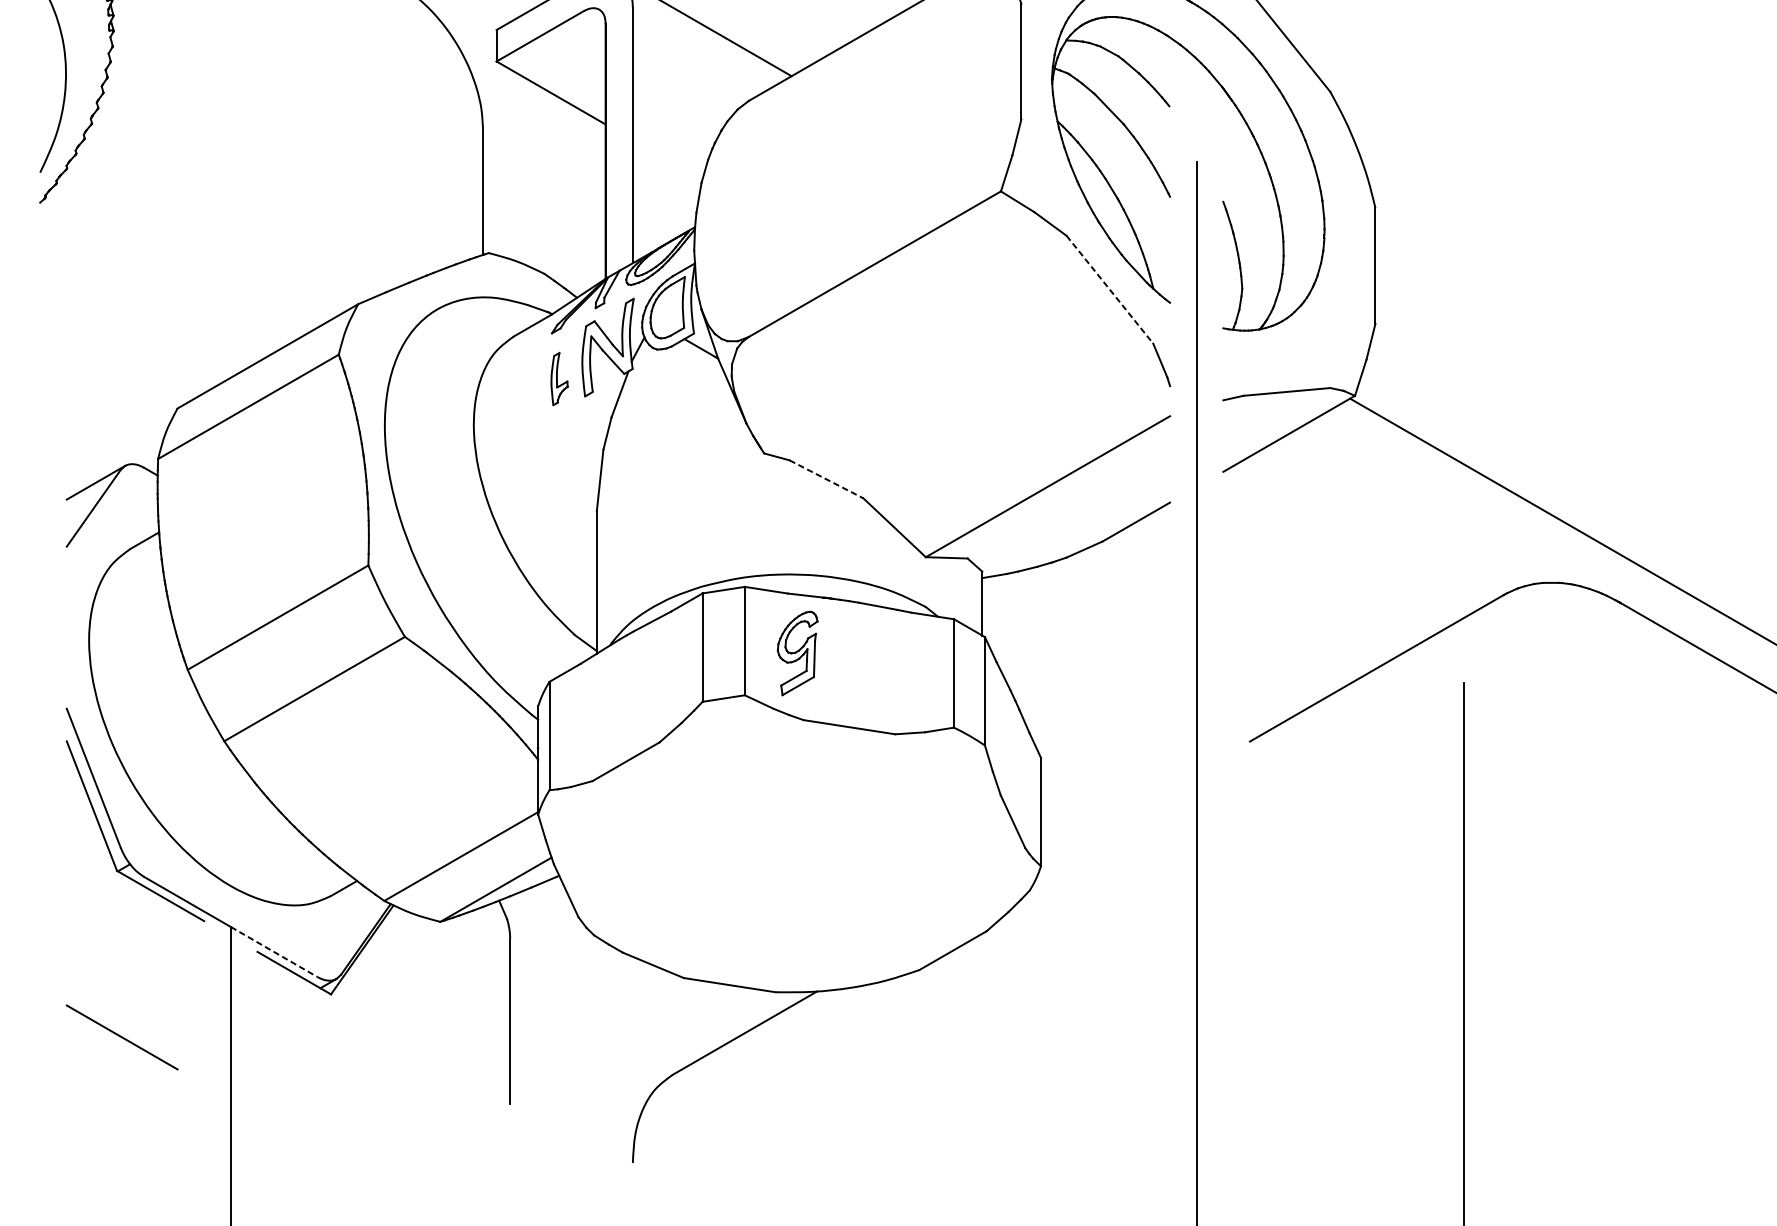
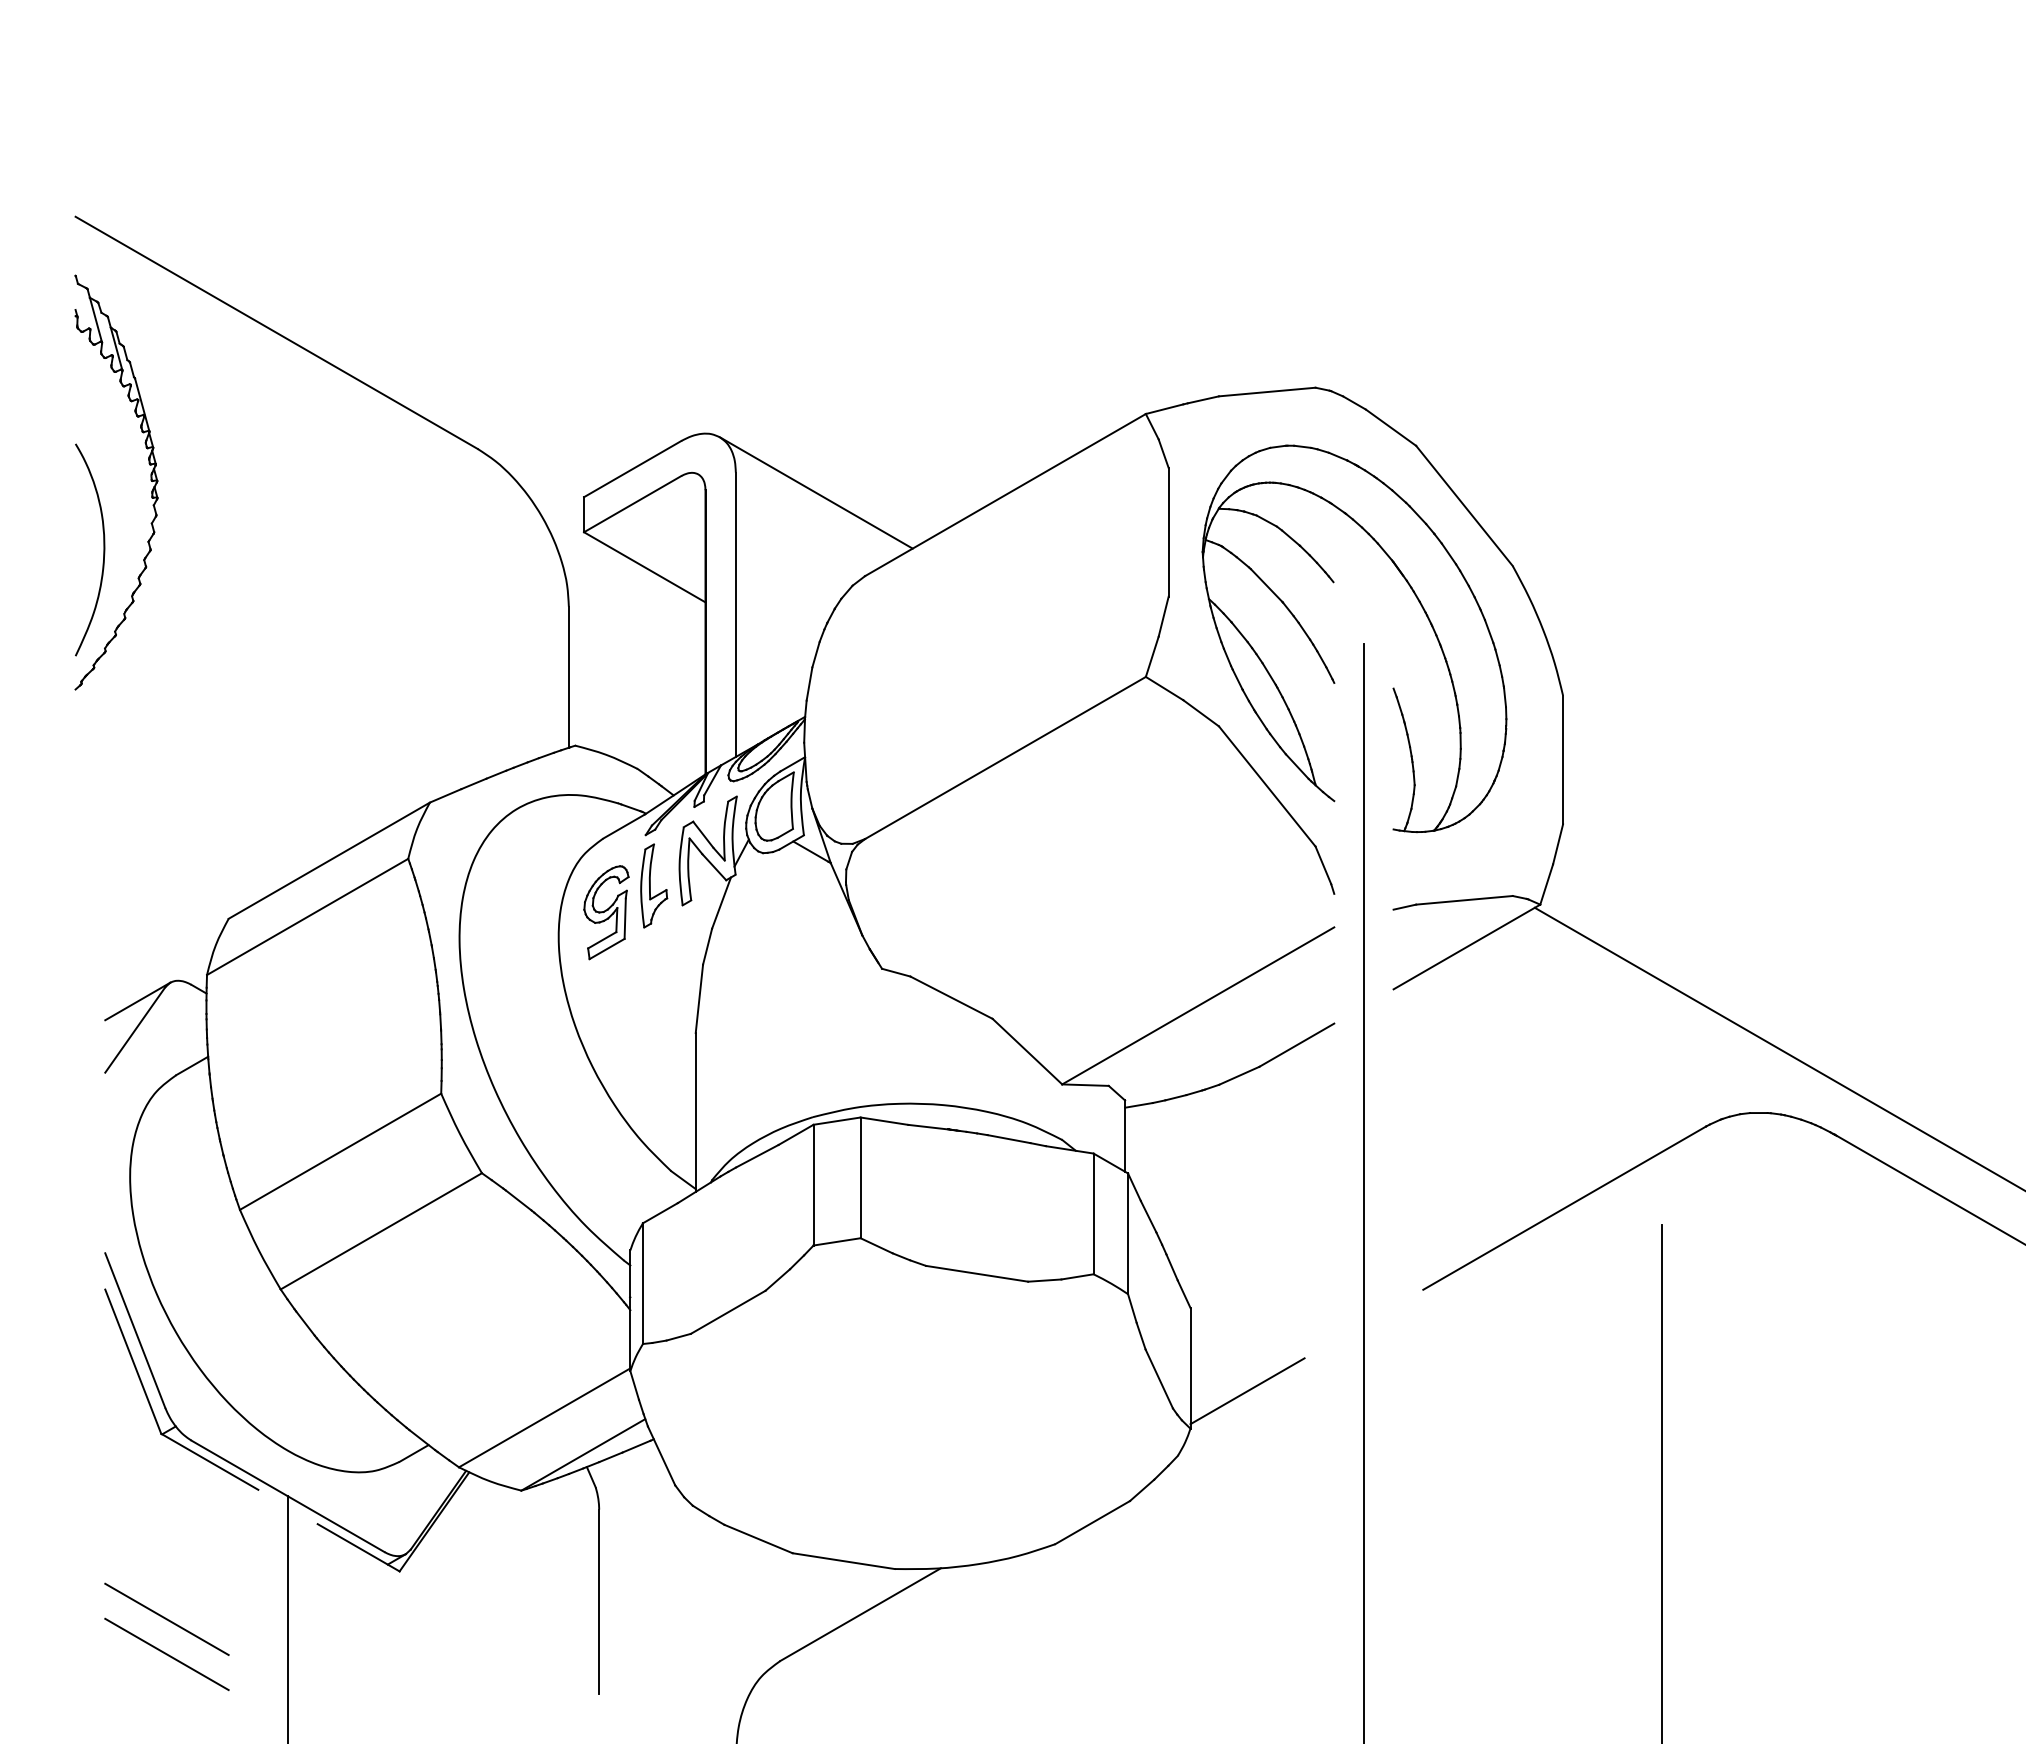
line: (1110, 289) -> (1267, 786), dashed -> solid
part: (559, 378) -> (654, 885), size x1.43
line: (826, 479) -> (951, 997), dashed -> solid
part: (797, 653) -> (606, 912), moved
line: (1092, 832) -> (1247, 1391), added
line: (274, 952) -> (336, 1524), dashed -> solid
line: (121, 1068) -> (166, 1654), added

